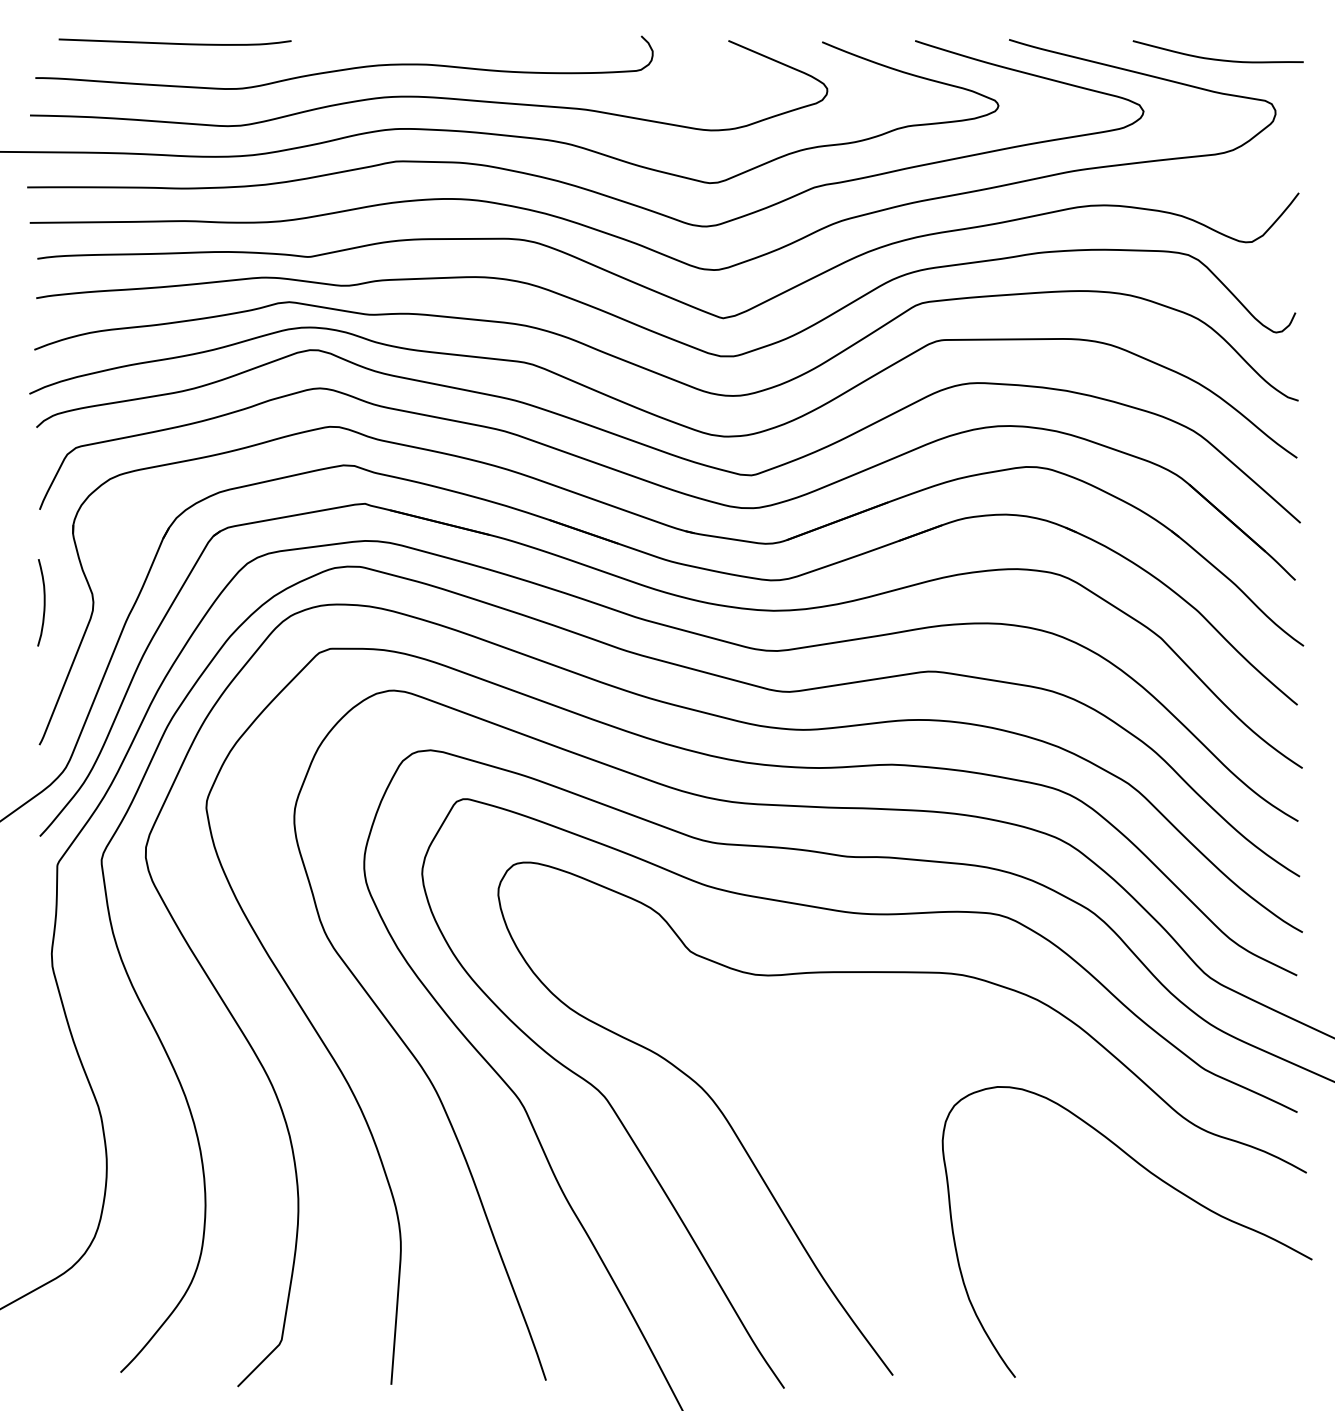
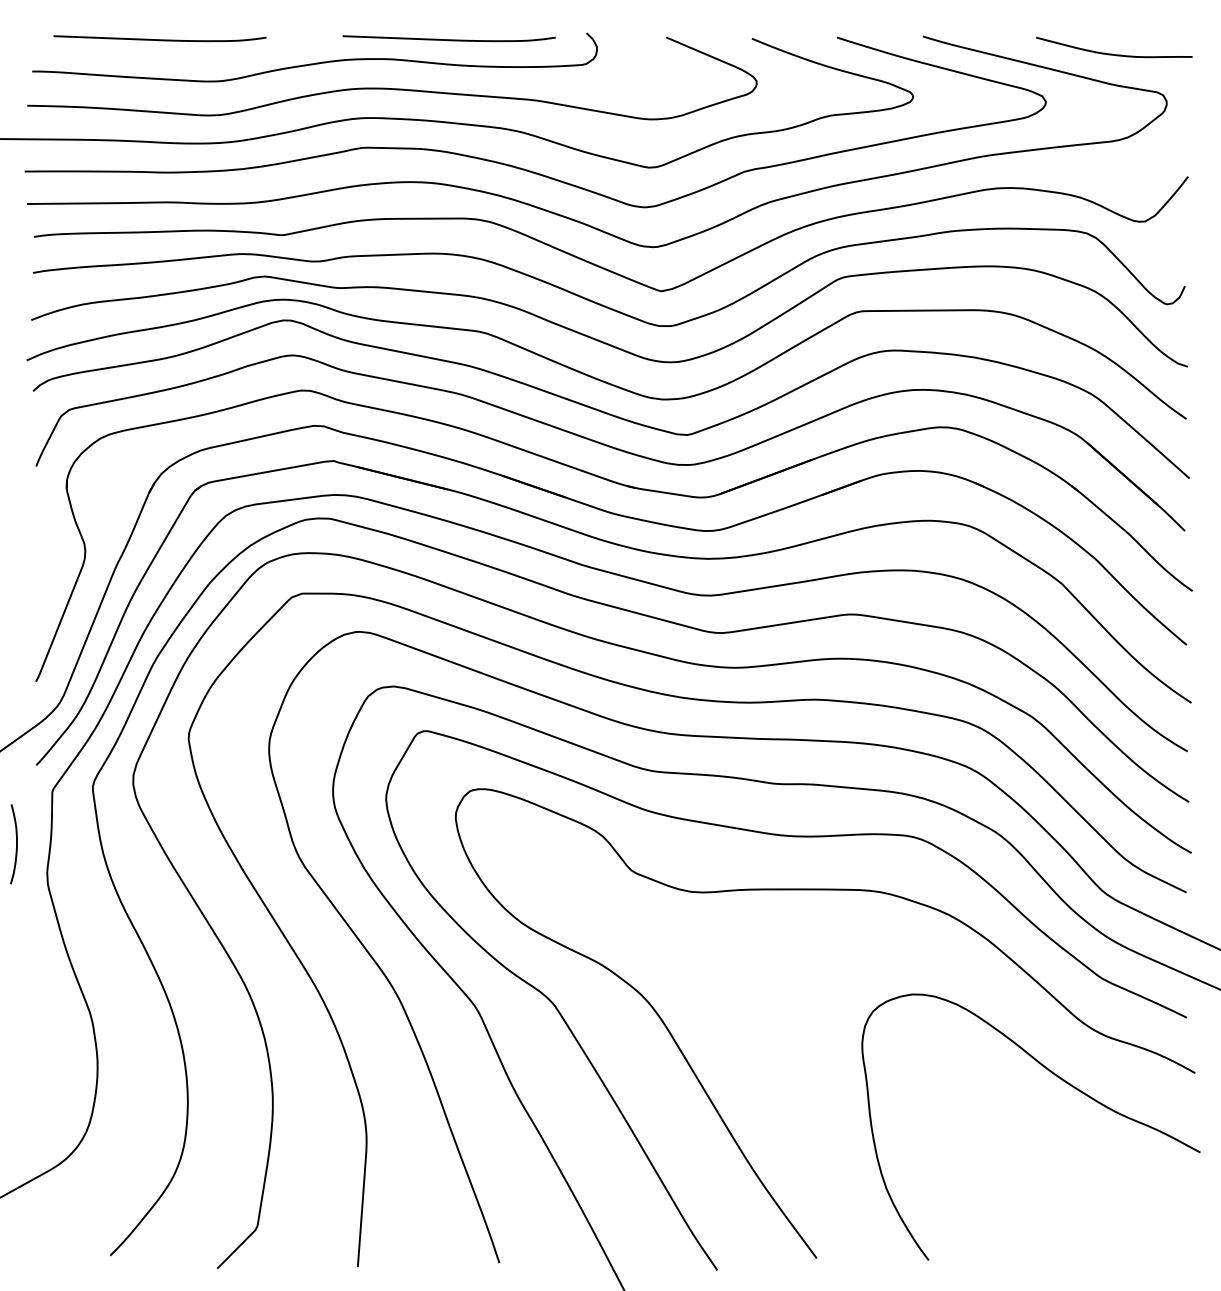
curve: (490, 42) -> (448, 38), added
curve: (43, 602) -> (15, 844), moved

